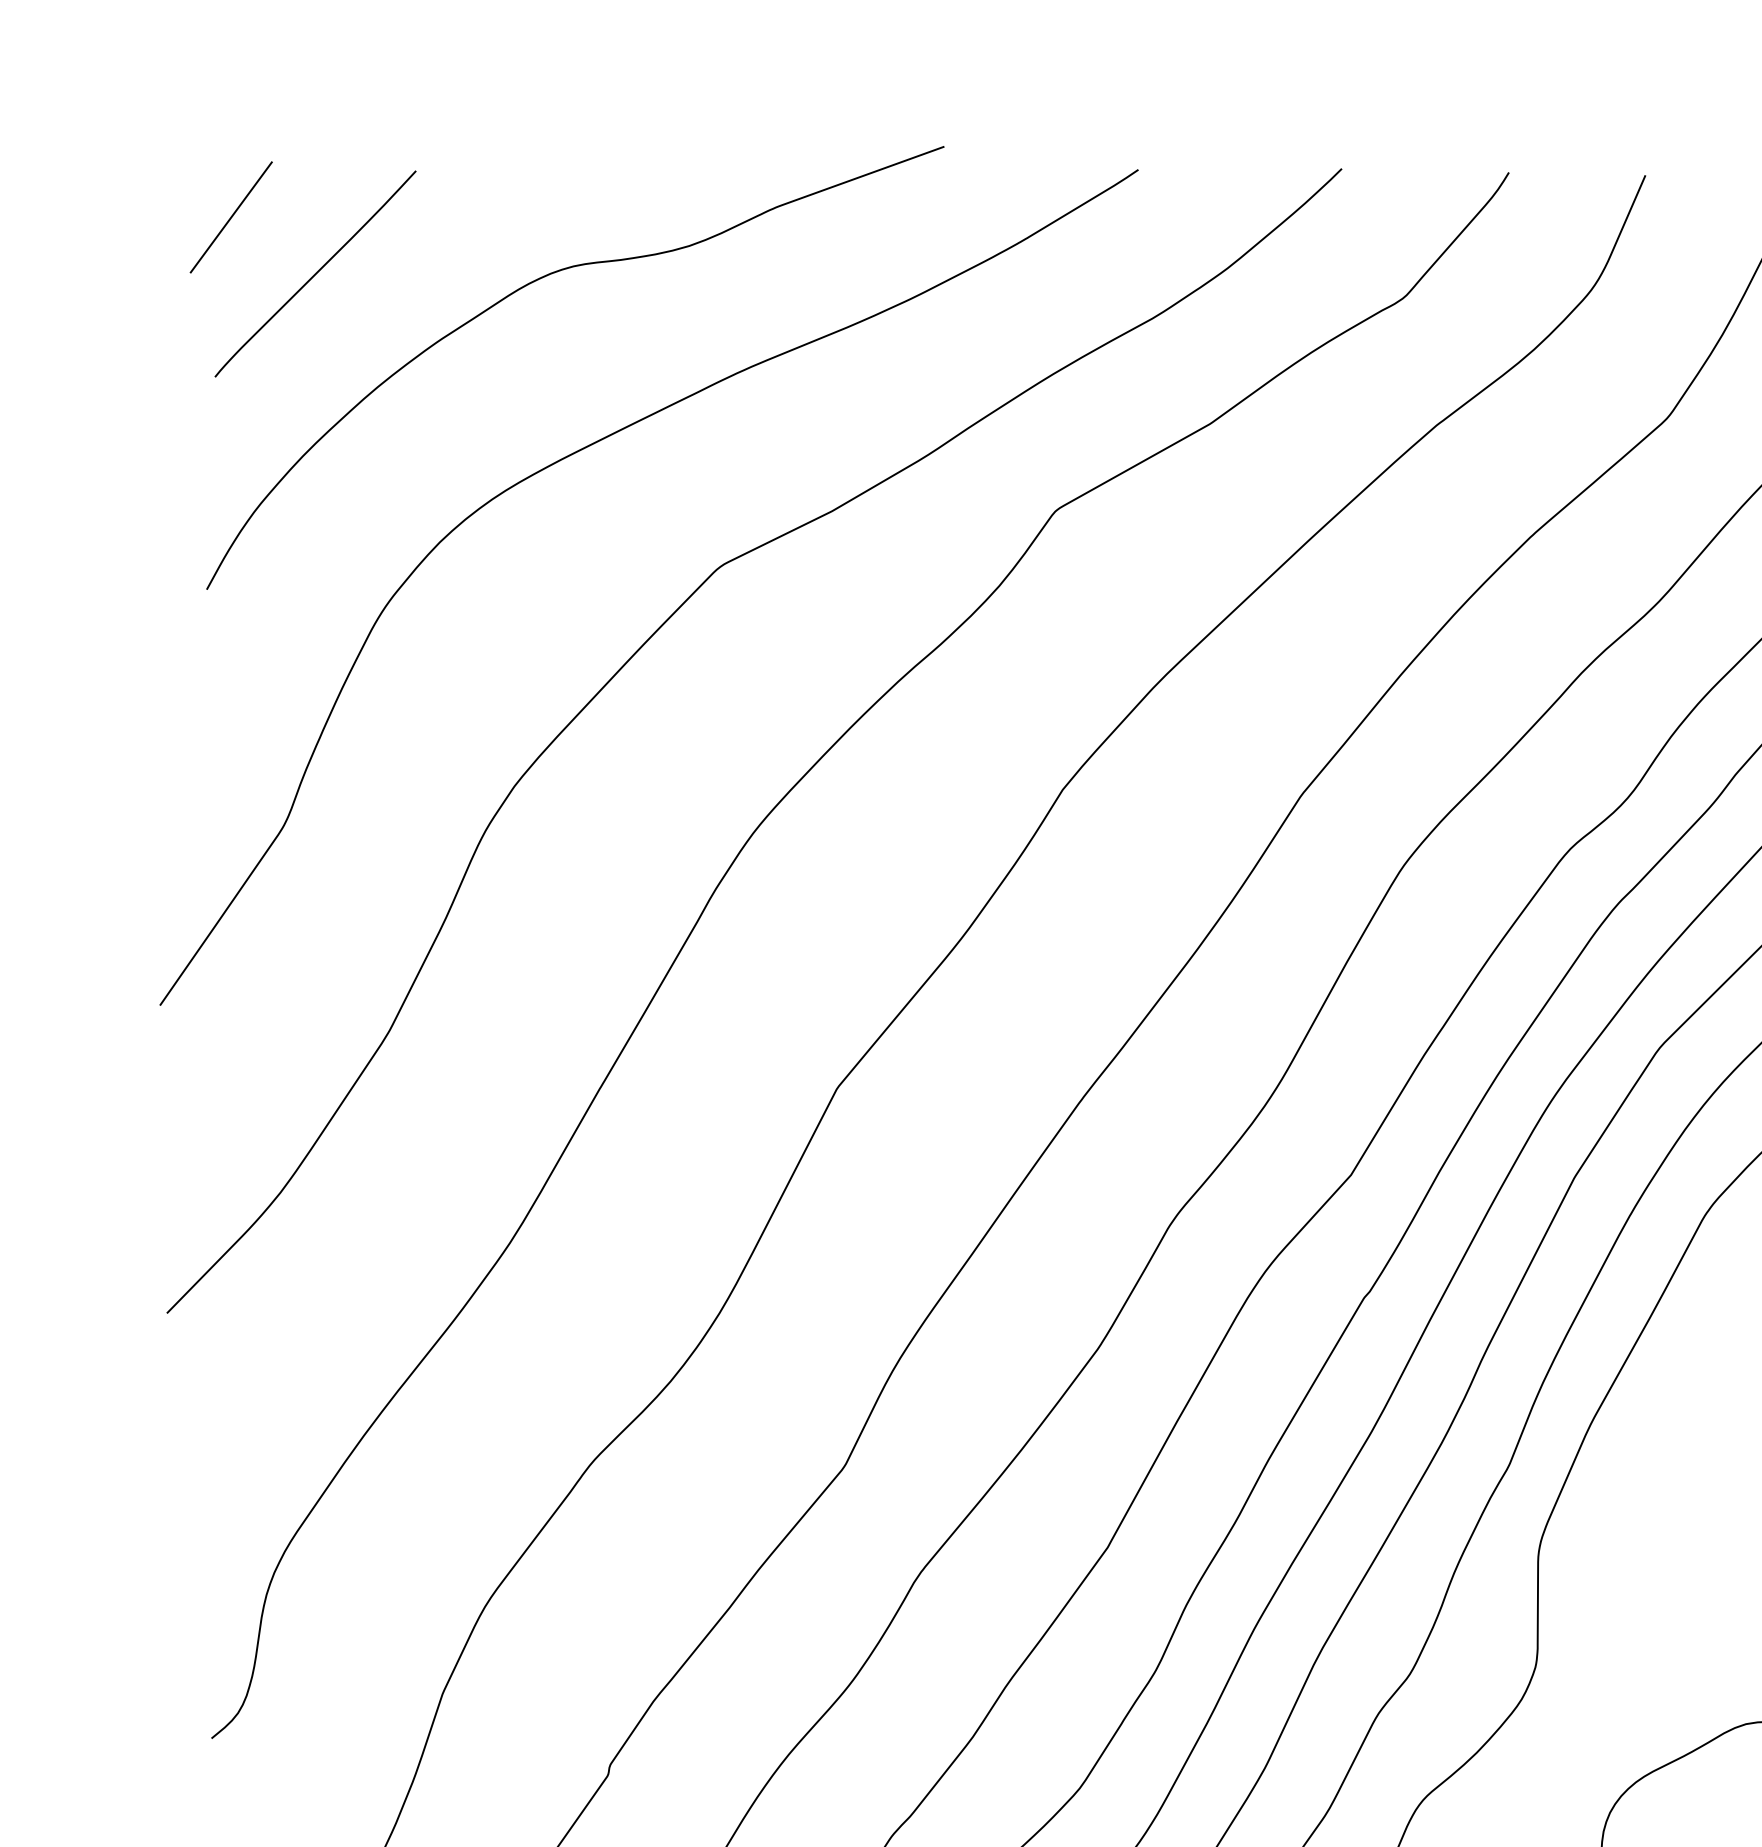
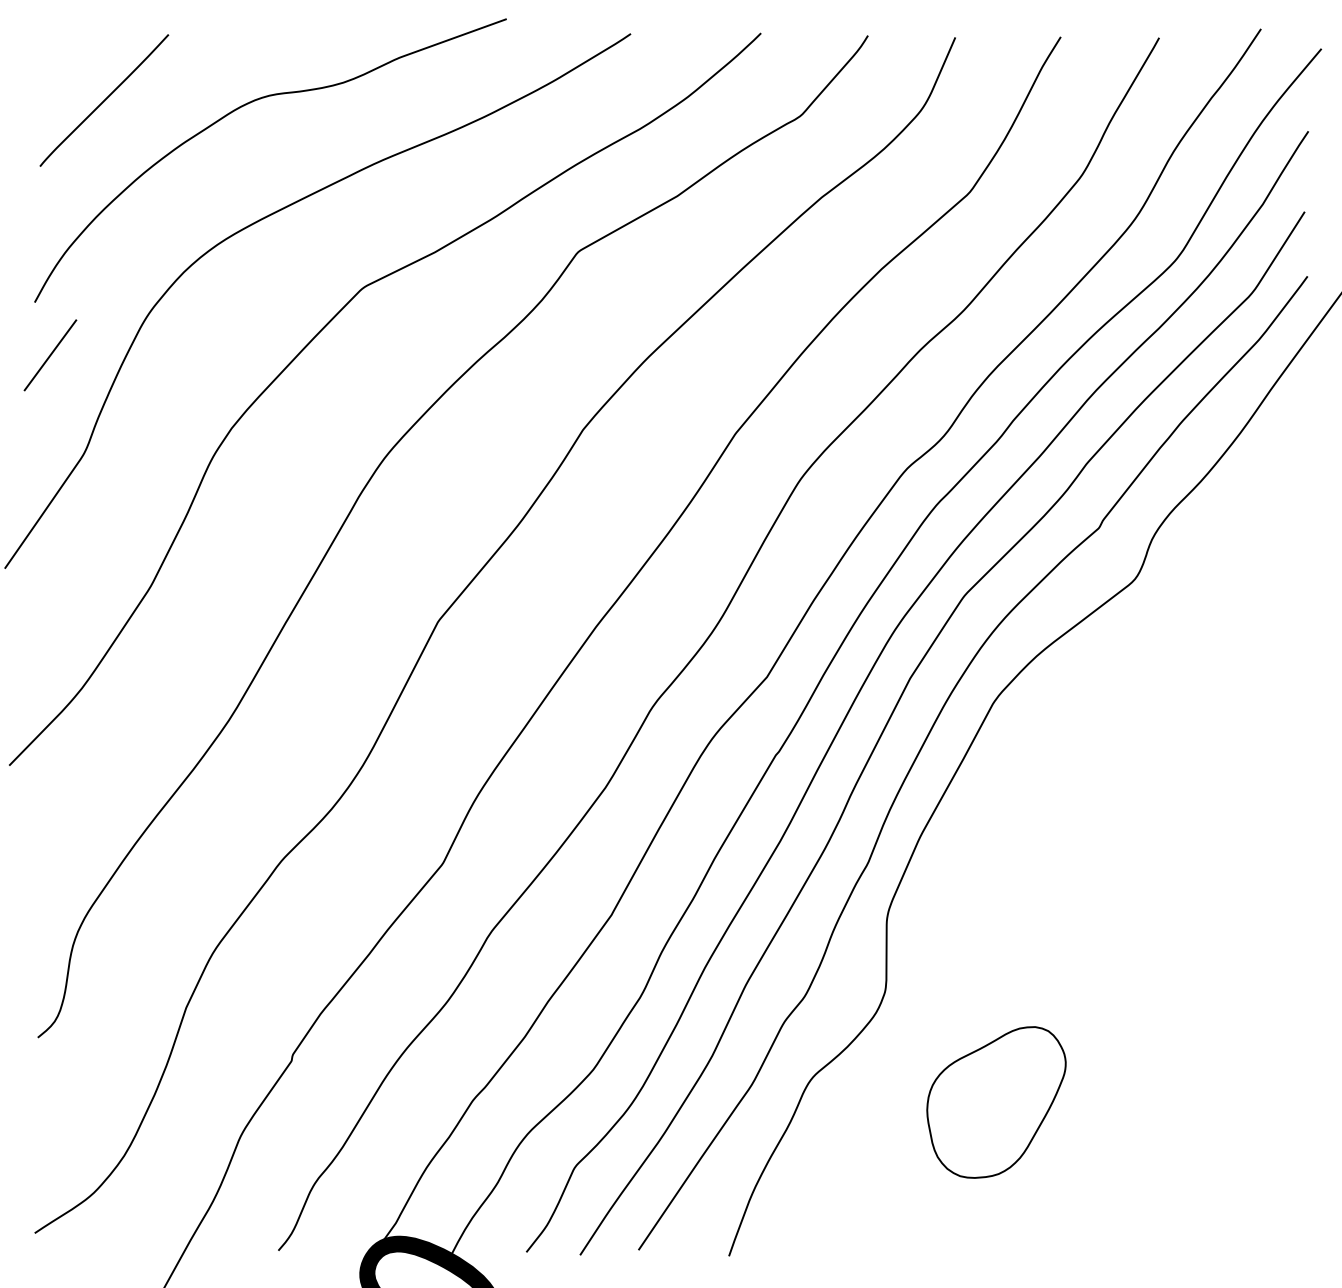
line: (231, 217) -> (50, 355), moved

